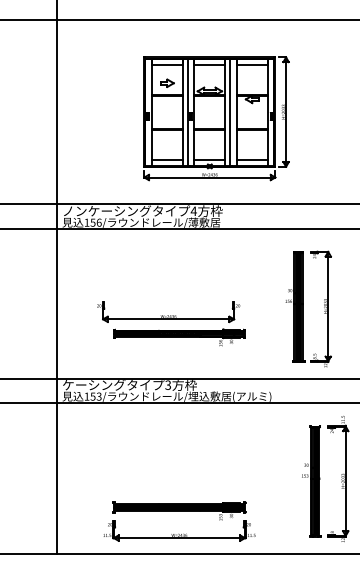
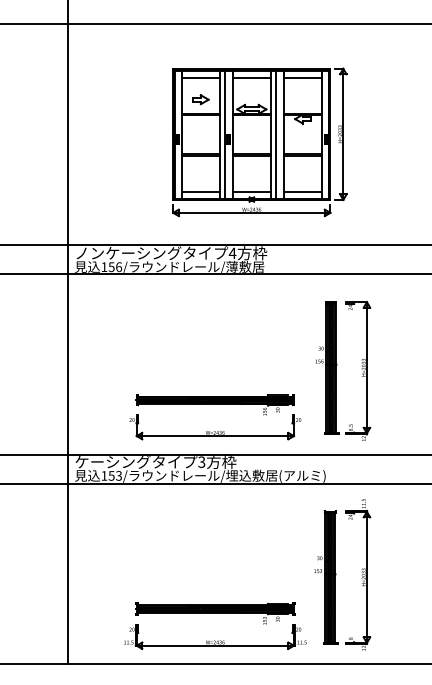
part: (302, 308) -> (336, 370), moved
part: (168, 312) -> (215, 427), moved
part: (325, 478) -> (342, 574), moved

